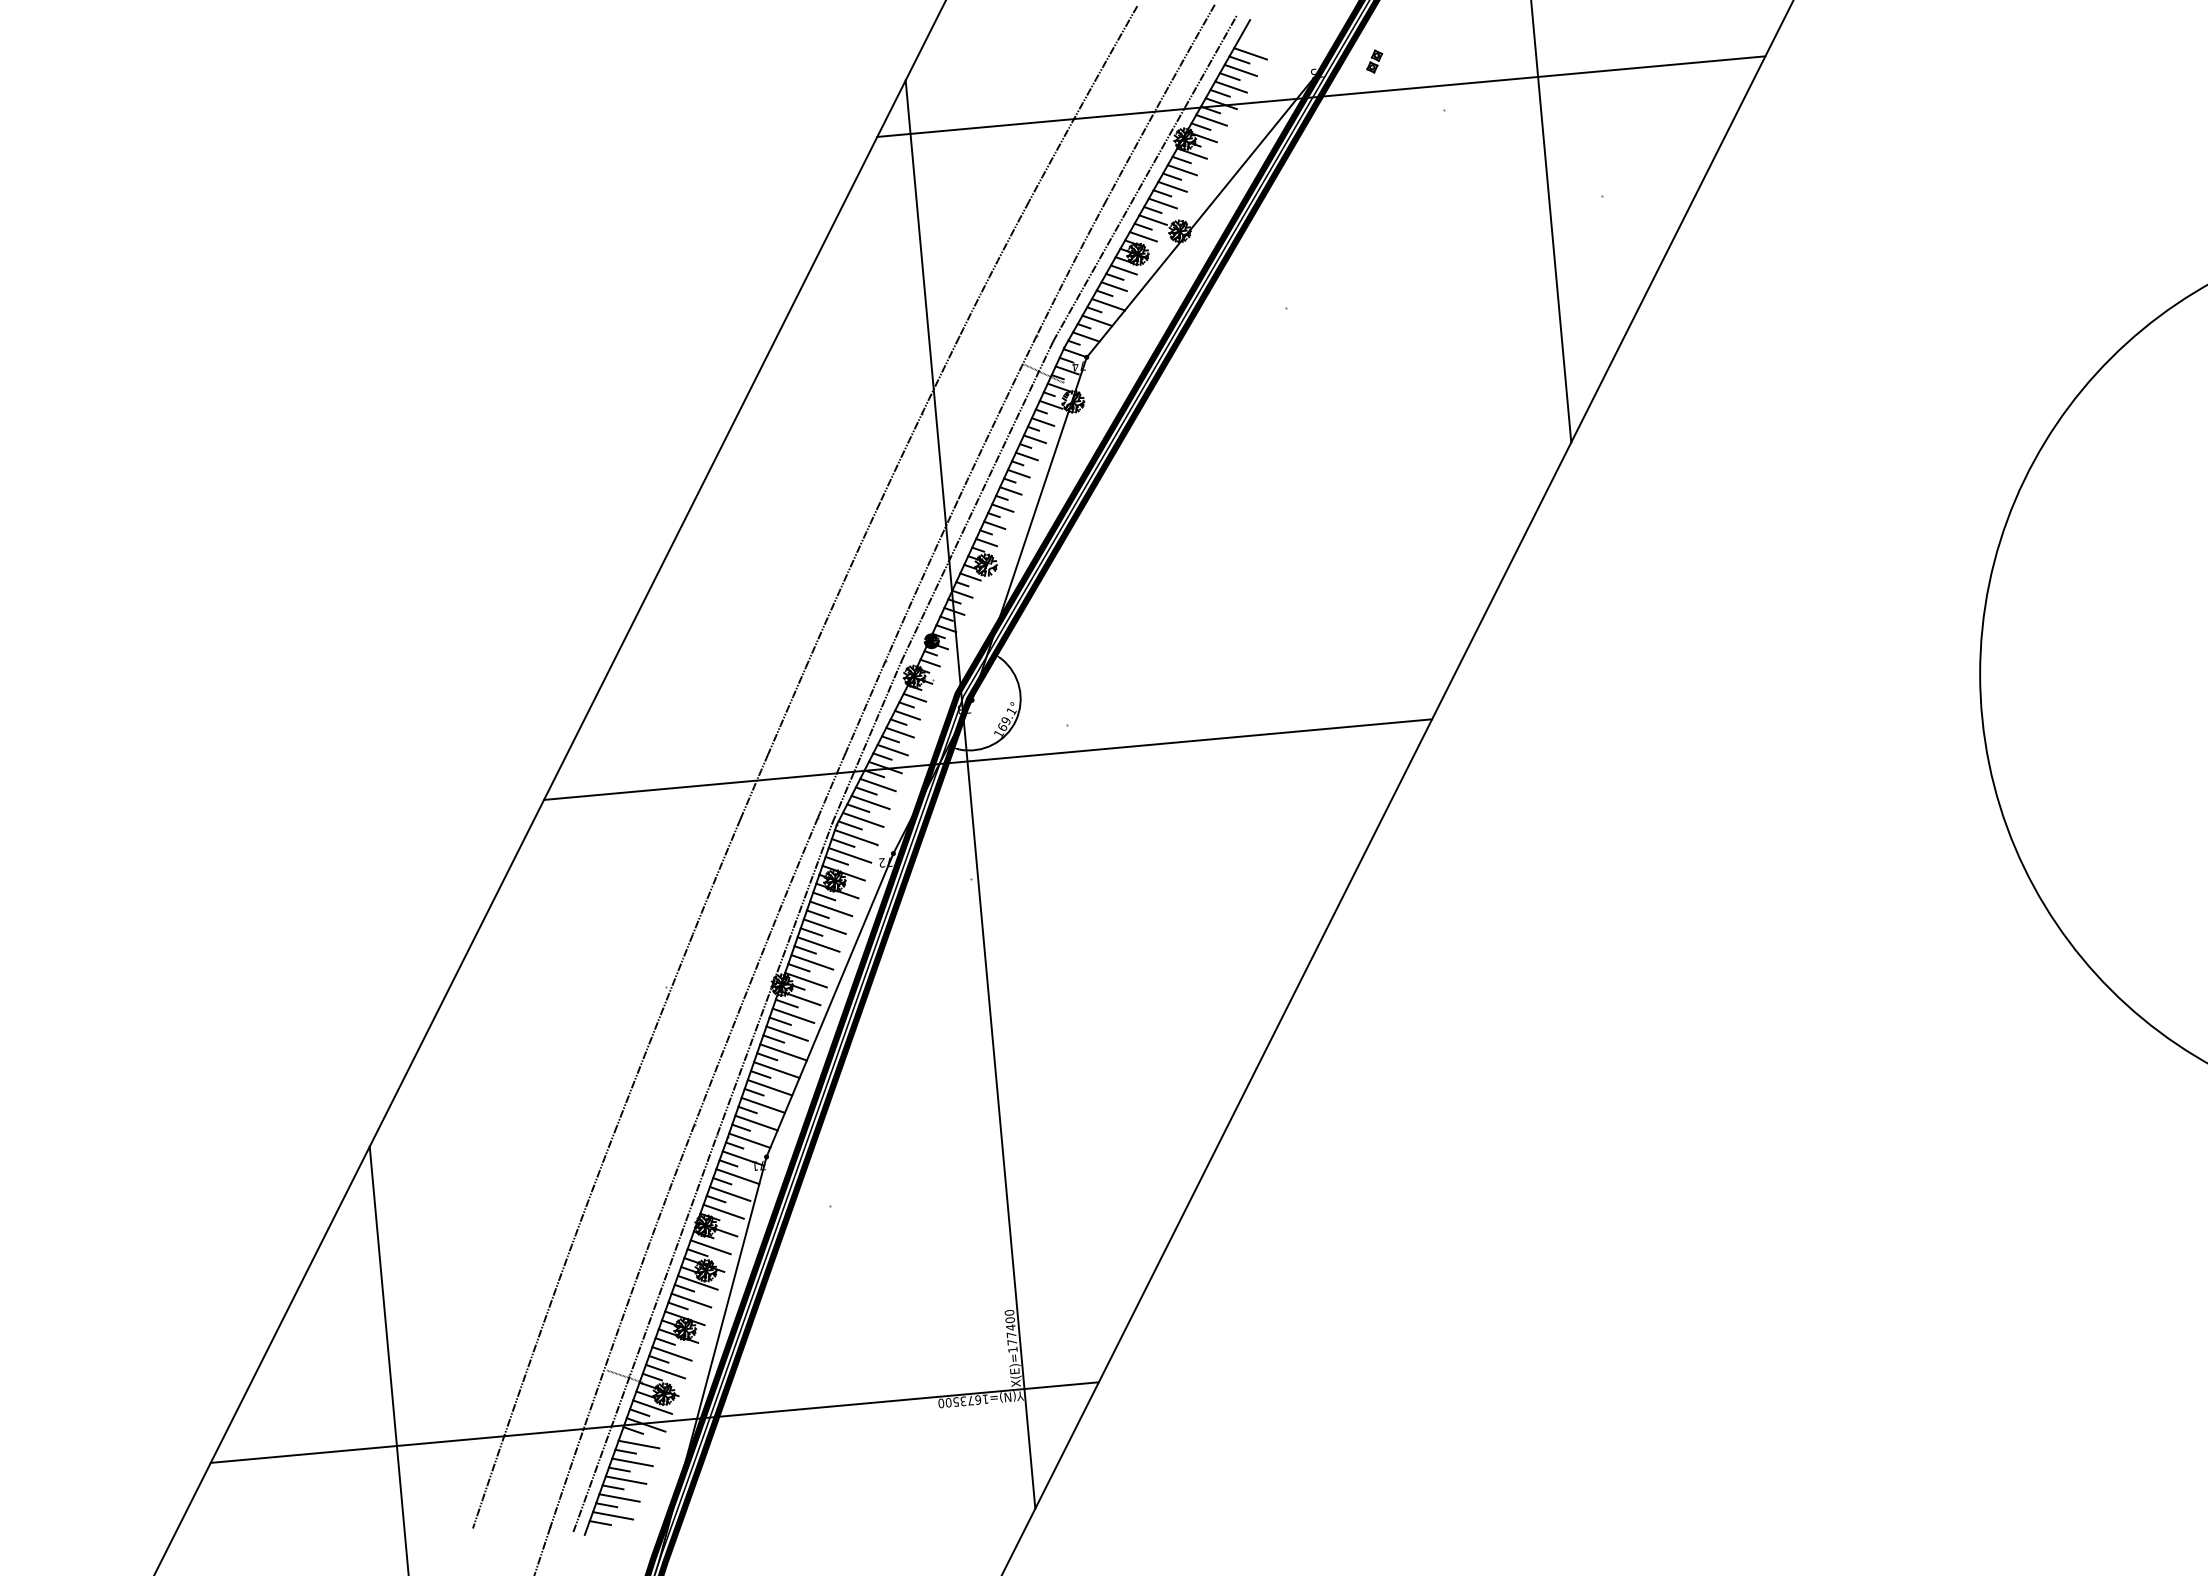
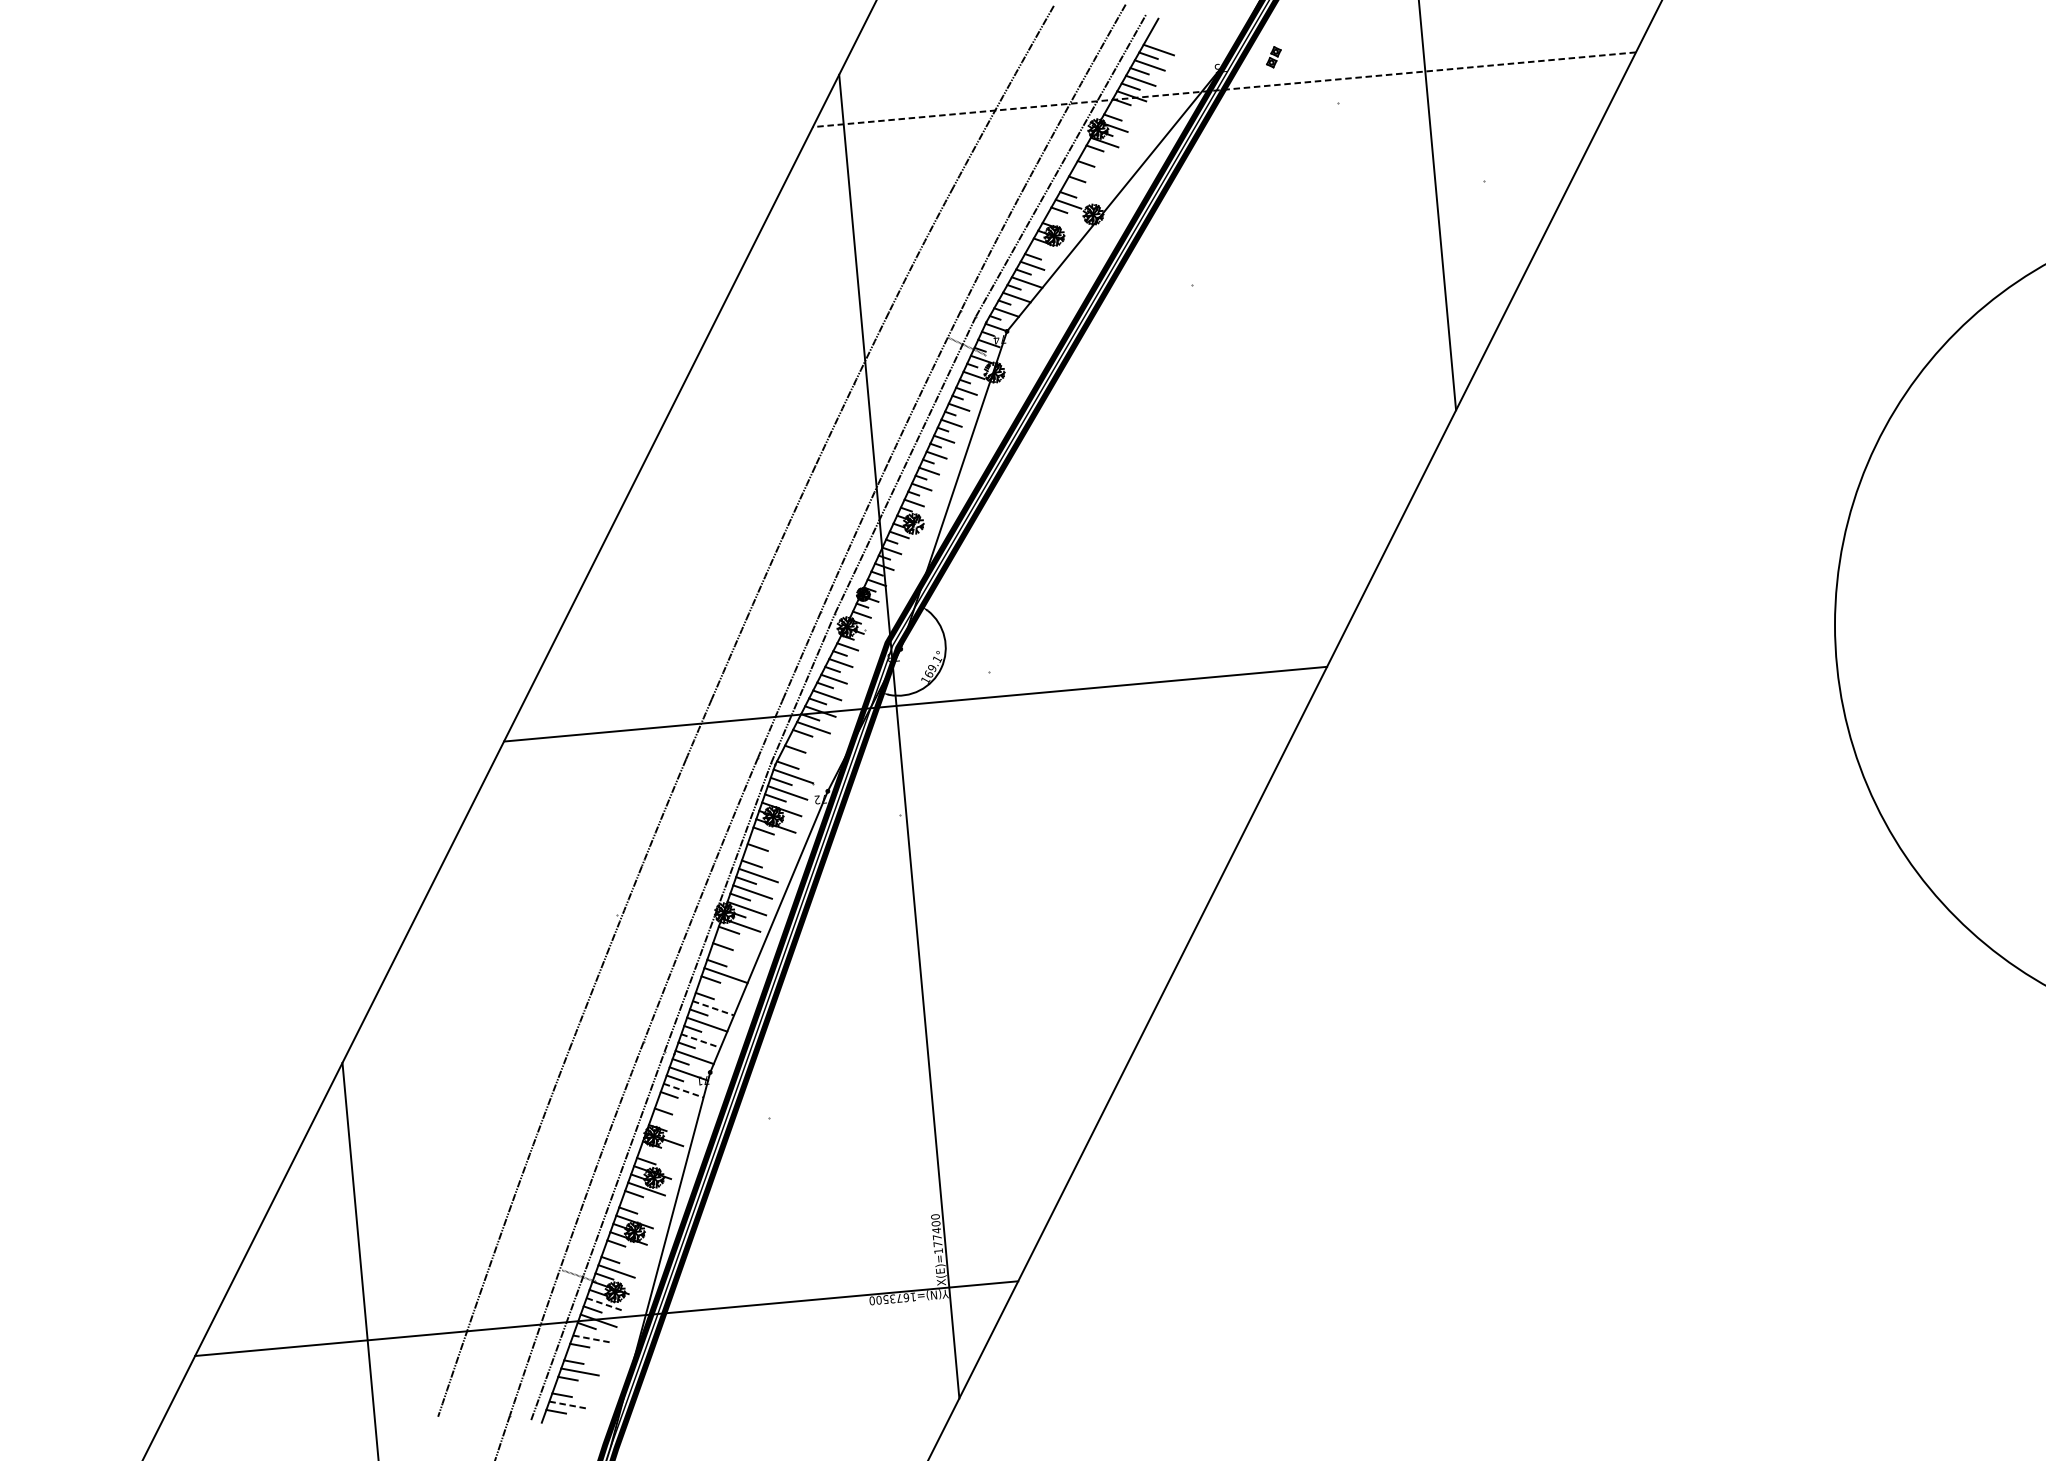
line: (1321, 96) -> (1224, 89), solid -> dashed
line: (1211, 120) -> (1122, 111), removed
line: (1181, 170) -> (1094, 158), removed
line: (1172, 186) -> (1086, 173), removed
line: (1162, 203) -> (1077, 188), removed
line: (1142, 236) -> (1058, 219), removed
line: (1123, 269) -> (1041, 249), removed
line: (870, 802) -> (806, 743), removed
line: (862, 819) -> (799, 759), removed
line: (831, 908) -> (770, 842), removed
line: (824, 926) -> (763, 858), removed
line: (793, 1015) -> (735, 941), removed
line: (786, 1033) -> (728, 958), removed
line: (776, 1069) -> (719, 991), removed
line: (770, 1087) -> (713, 1008), solid -> dashed
line: (756, 1123) -> (700, 1041), solid -> dashed
line: (737, 1176) -> (683, 1090), solid -> dashed
line: (729, 1193) -> (675, 1106), removed
line: (723, 1211) -> (670, 1122), removed
line: (710, 1247) -> (658, 1156), removed
line: (691, 1300) -> (640, 1205), removed
line: (671, 1353) -> (622, 1254), removed
line: (652, 1407) -> (604, 1304), solid -> dashed
line: (639, 1444) -> (592, 1338), solid -> dashed
line: (632, 1462) -> (586, 1355), removed
line: (619, 1497) -> (573, 1388), removed
line: (613, 1515) -> (568, 1404), solid -> dashed

